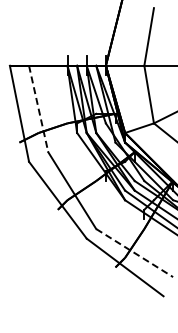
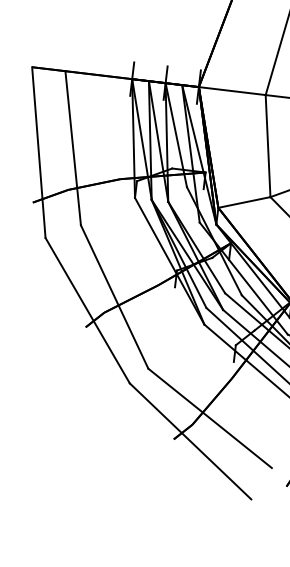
line: (38, 109) -> (72, 149), dashed -> solid
line: (135, 253) -> (211, 419), dashed -> solid

